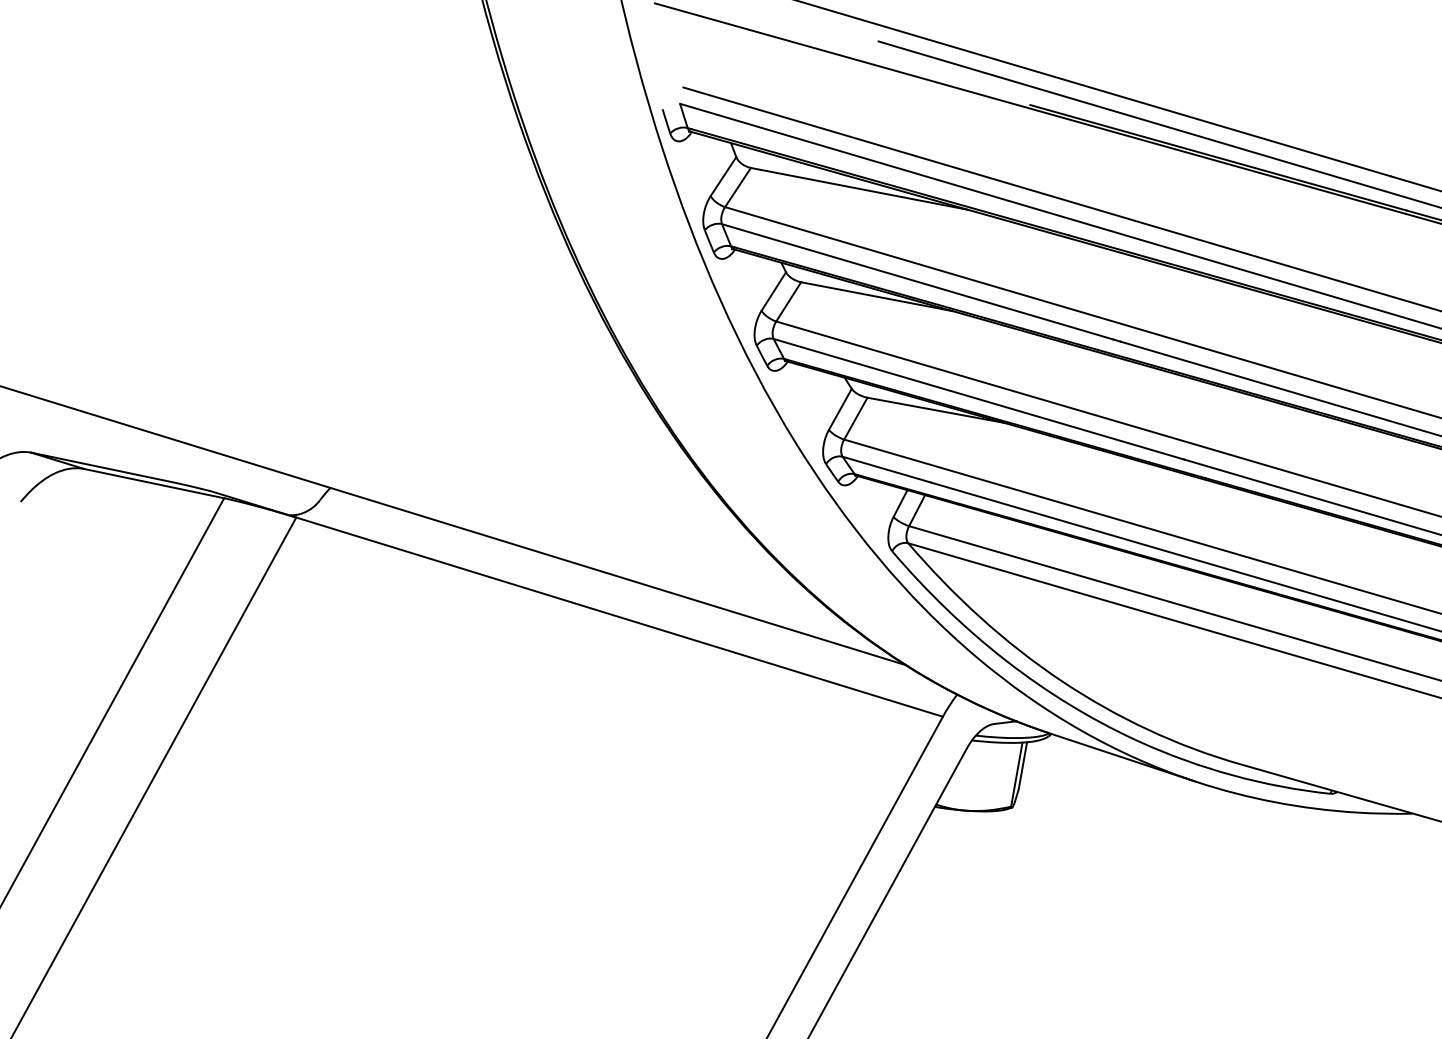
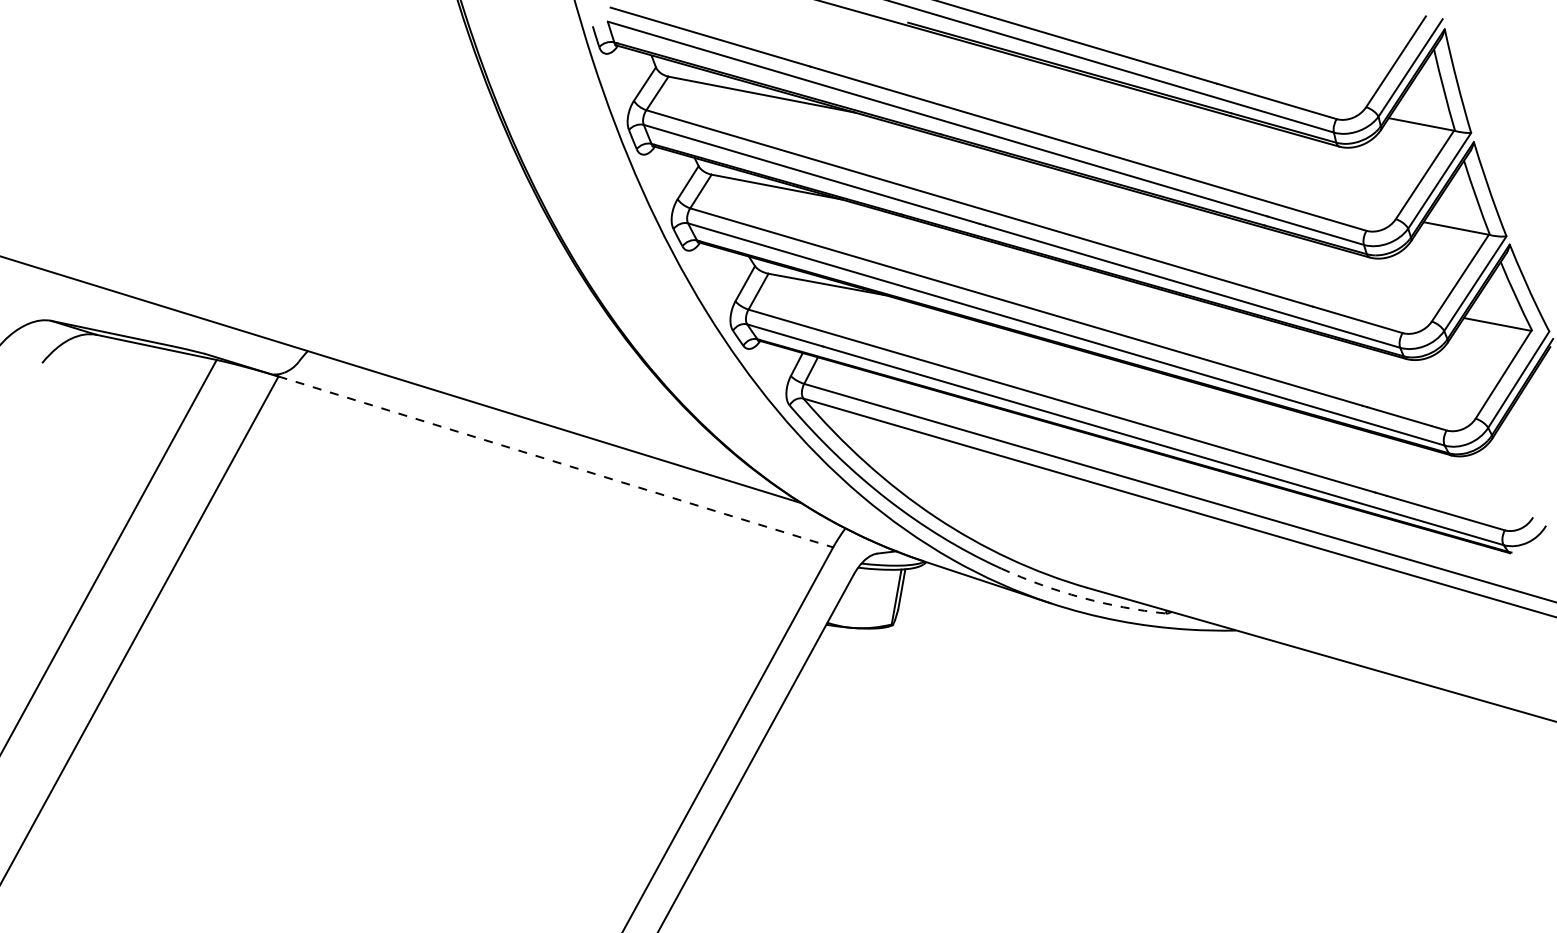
line: (620, 617) -> (556, 462), solid -> dashed
arc: (1232, 775) -> (1081, 597), solid -> dashed

